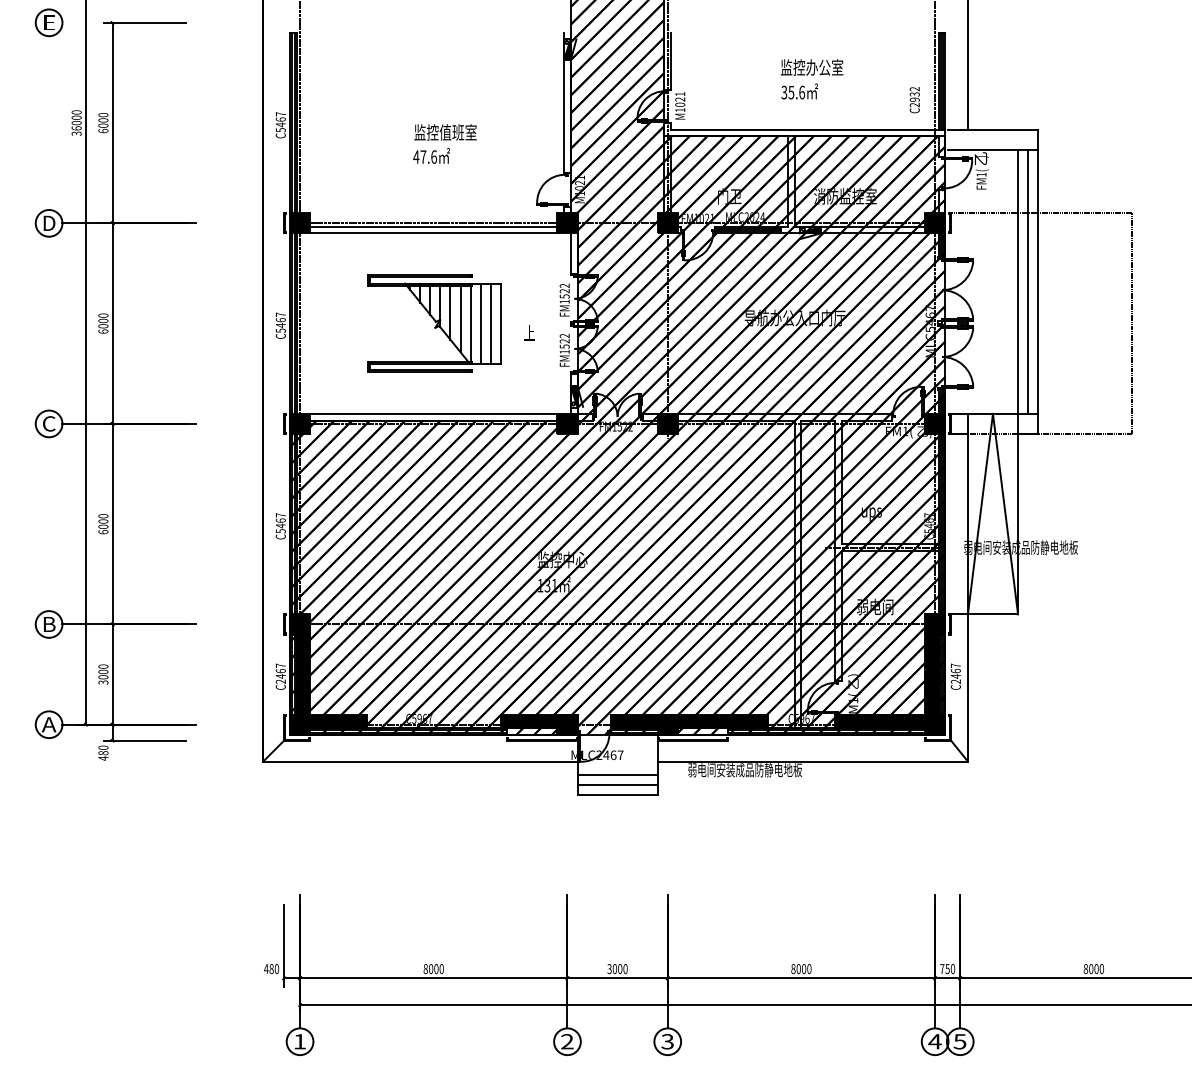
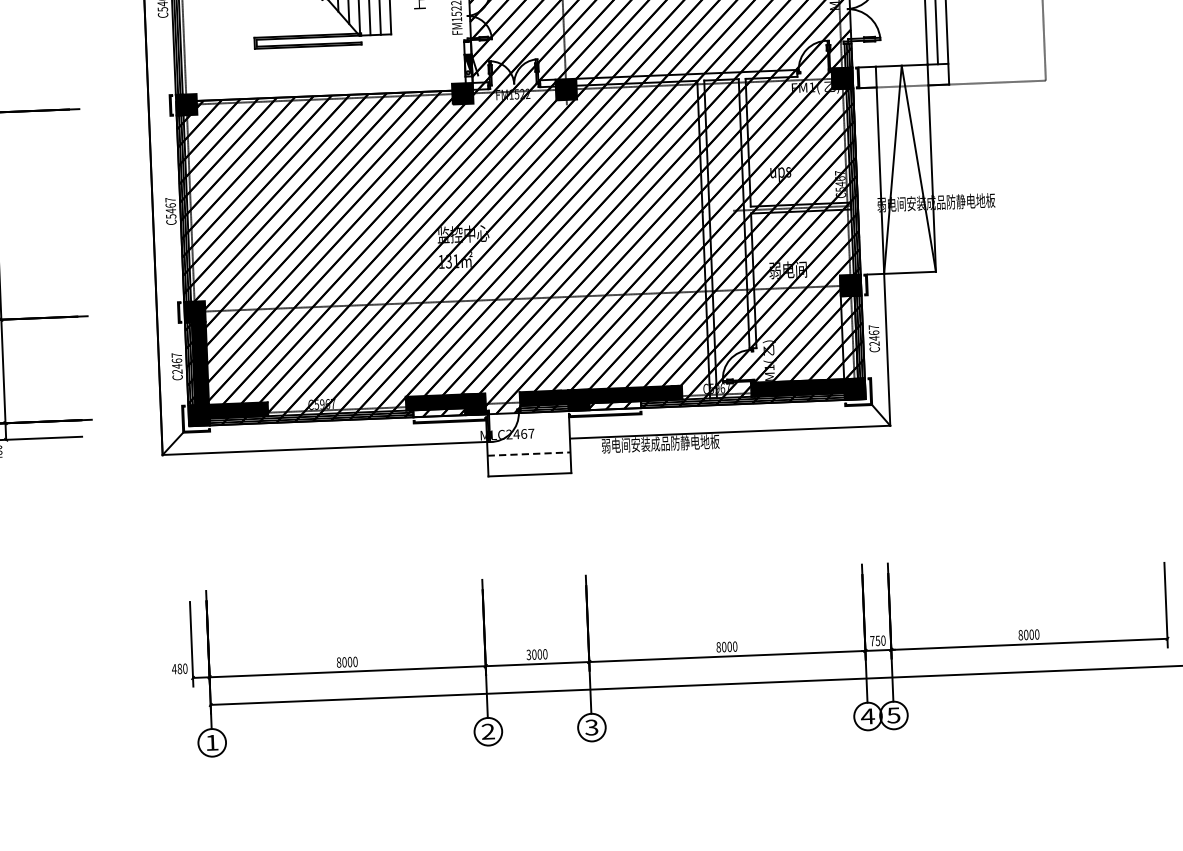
line: (433, 413) -> (323, 88), removed
fill: (931, 674) -> (849, 337), removed
line: (618, 774) -> (529, 453), solid -> dashed
line: (617, 784) -> (529, 464), removed

